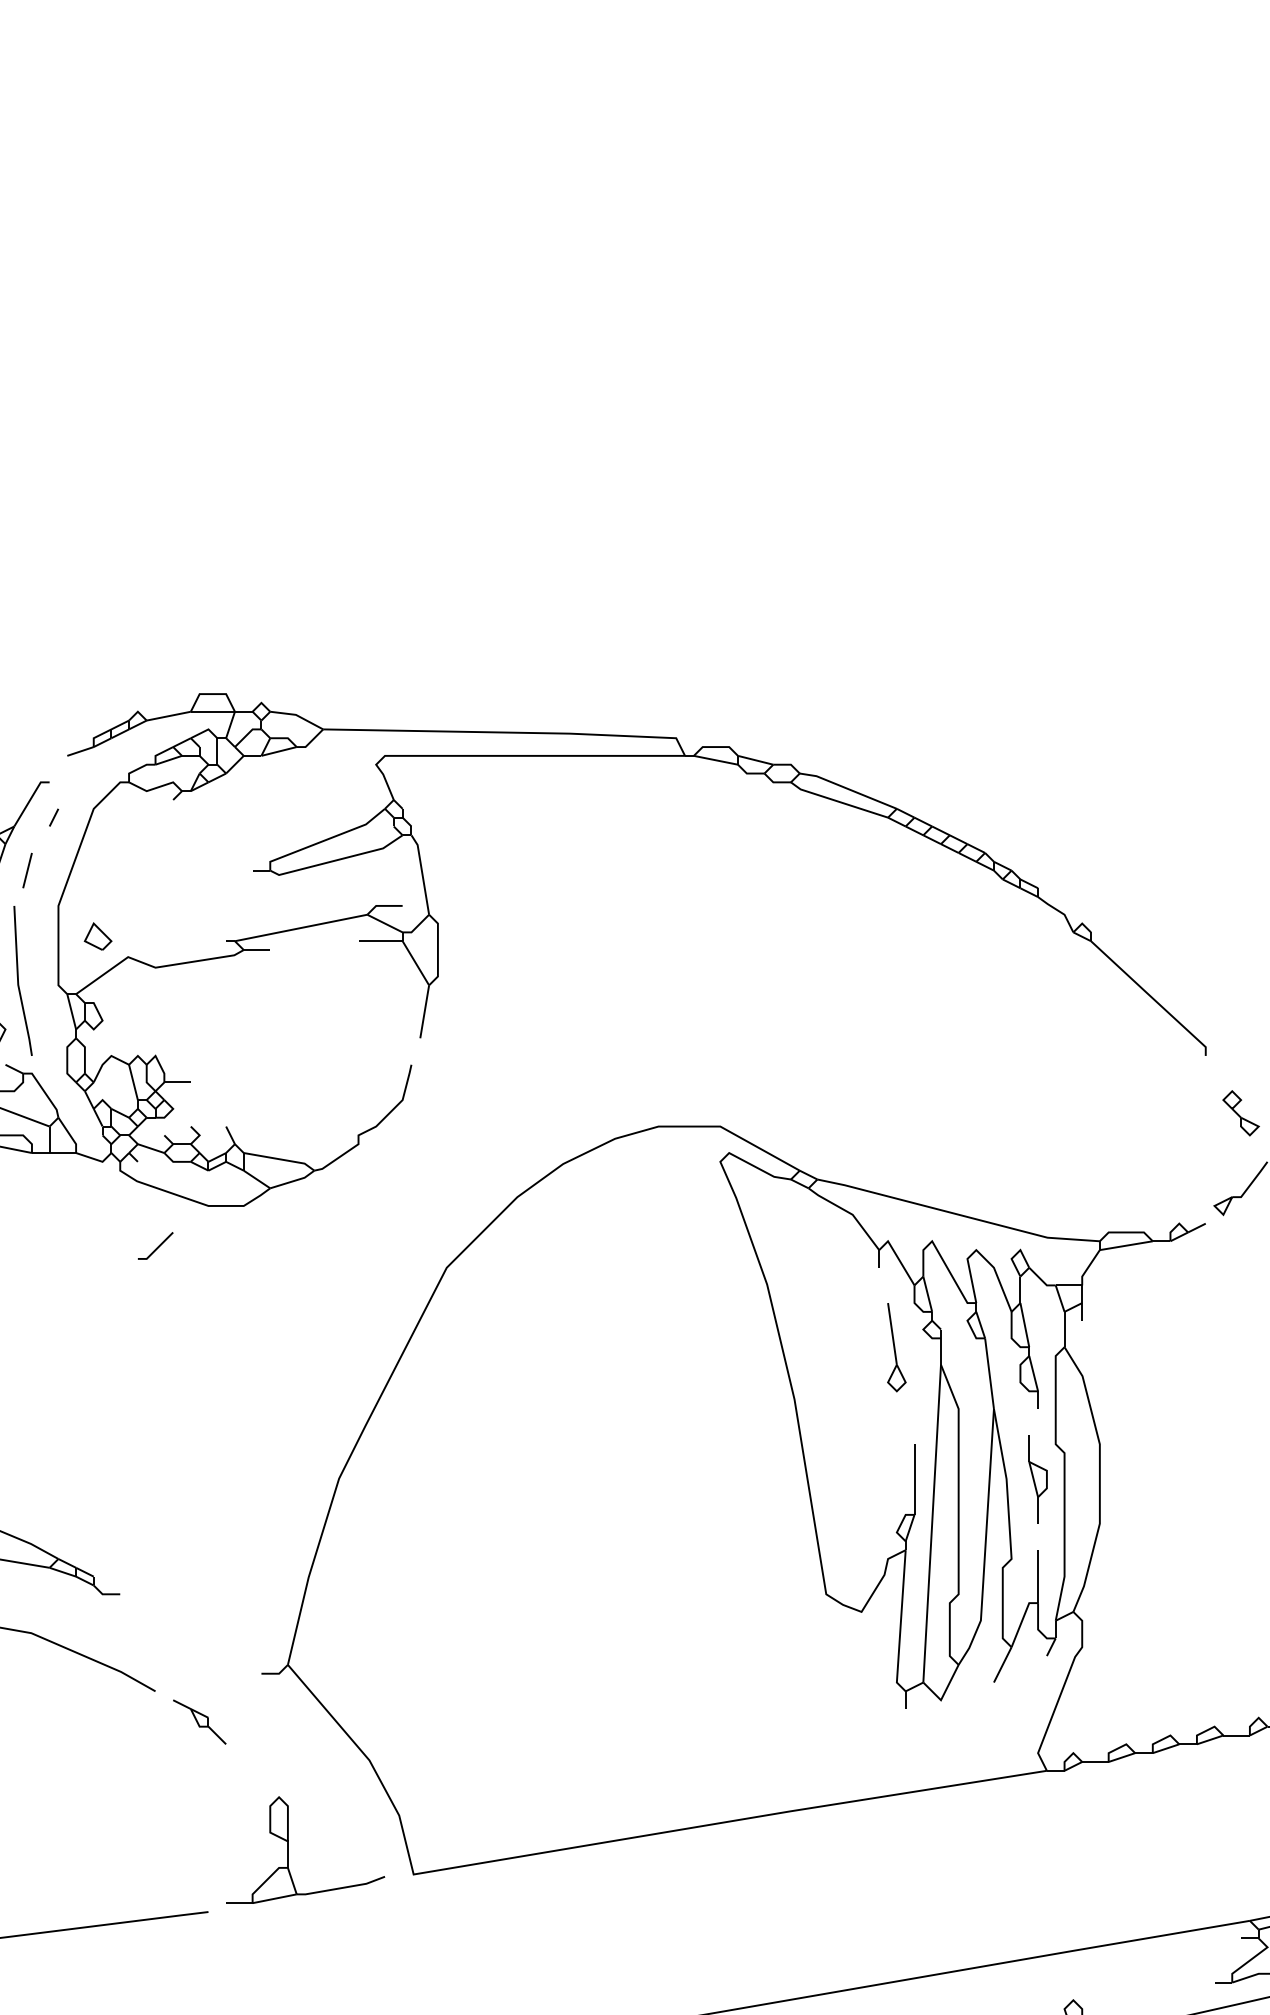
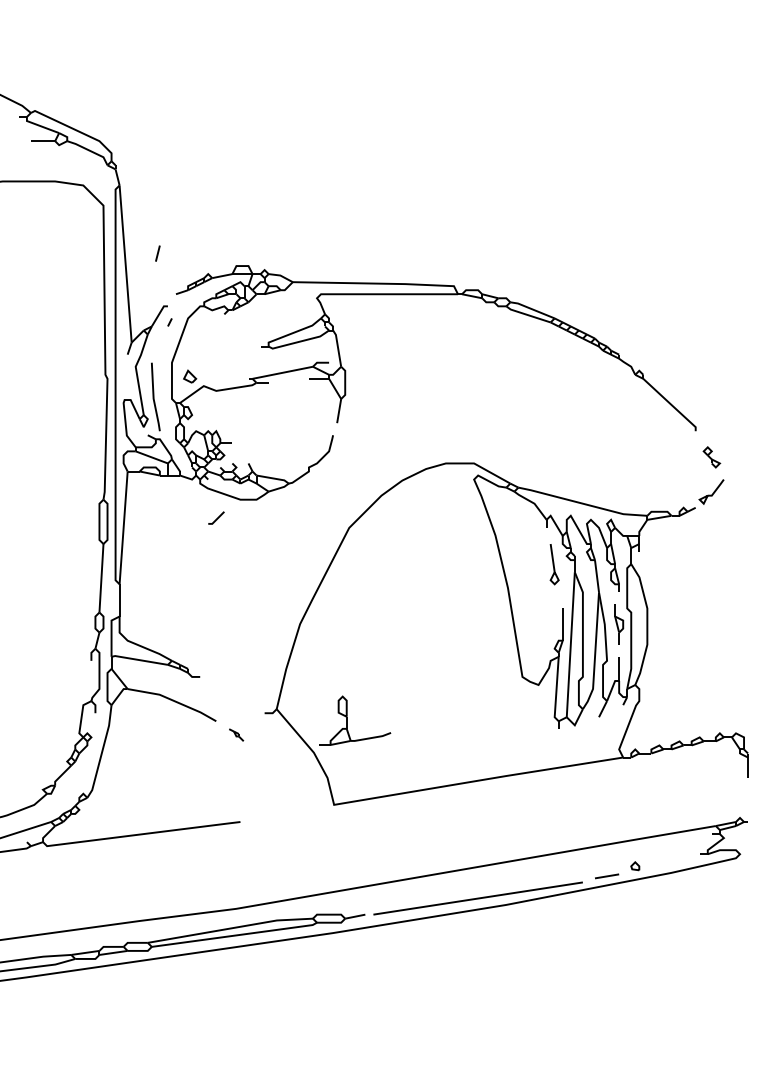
line: (26, 870) -> (157, 253), moved
part: (199, 1720) -> (236, 734), size x0.6
part: (289, 1849) -> (347, 720), moved

